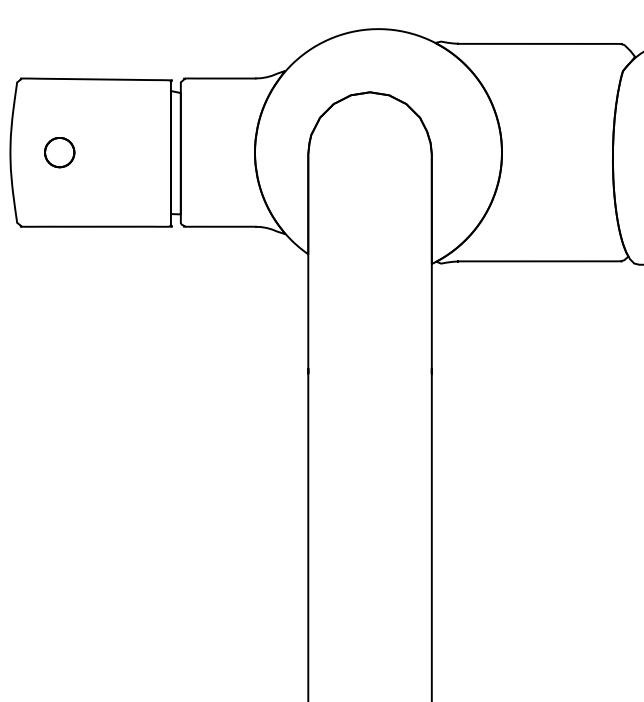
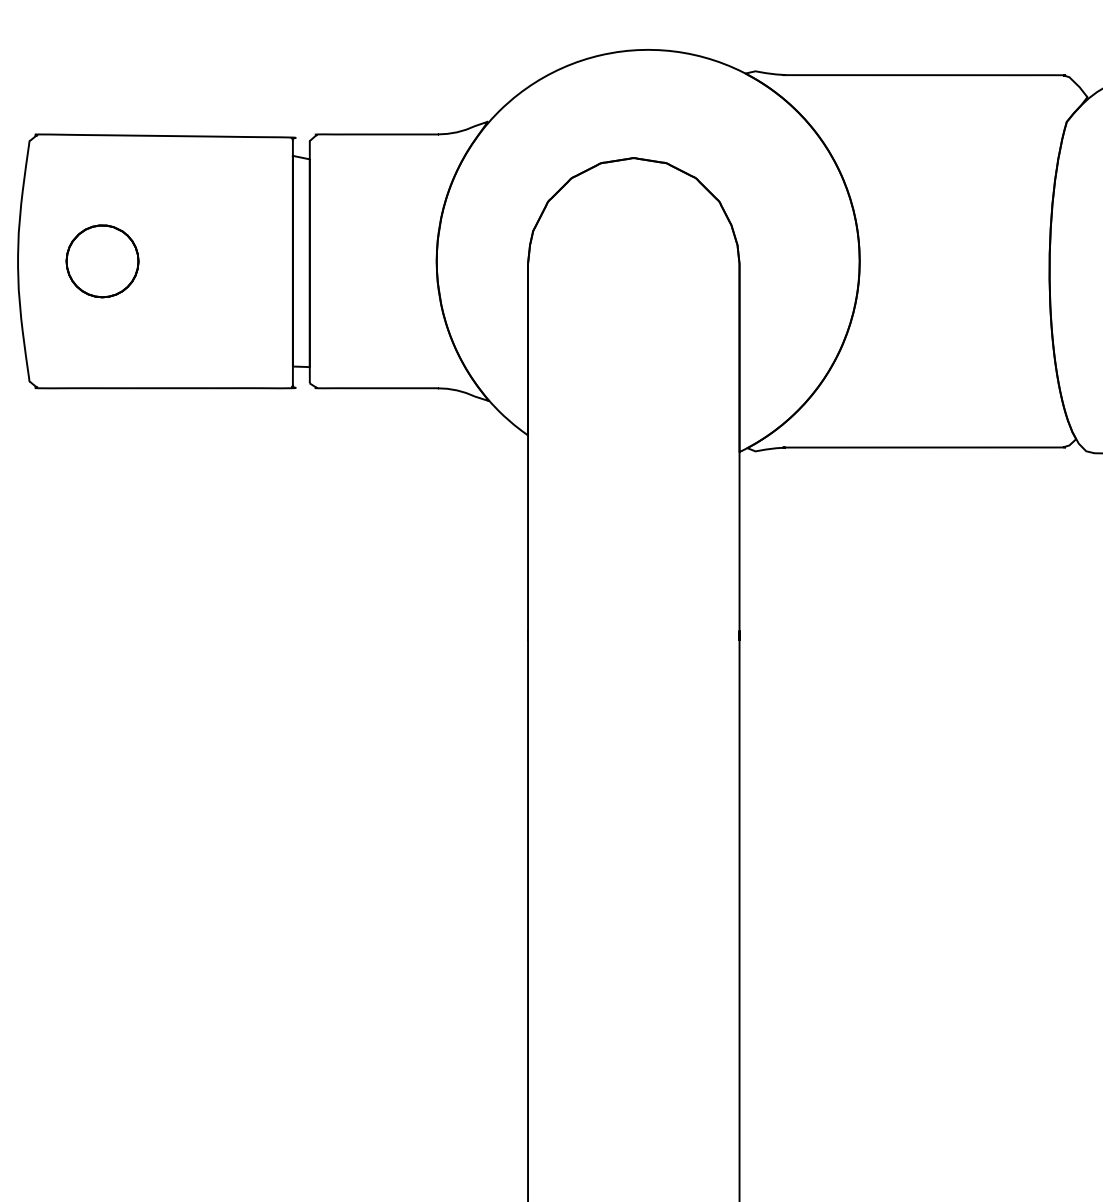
part: (59, 152) -> (102, 261), size x1.43

